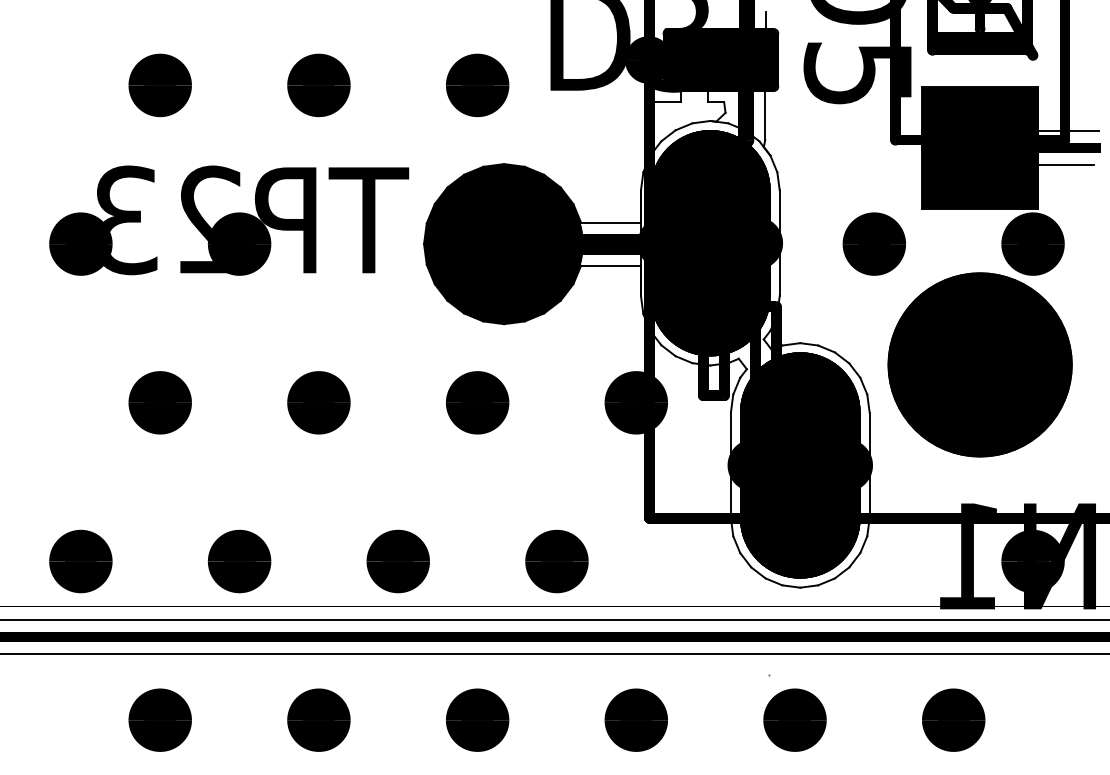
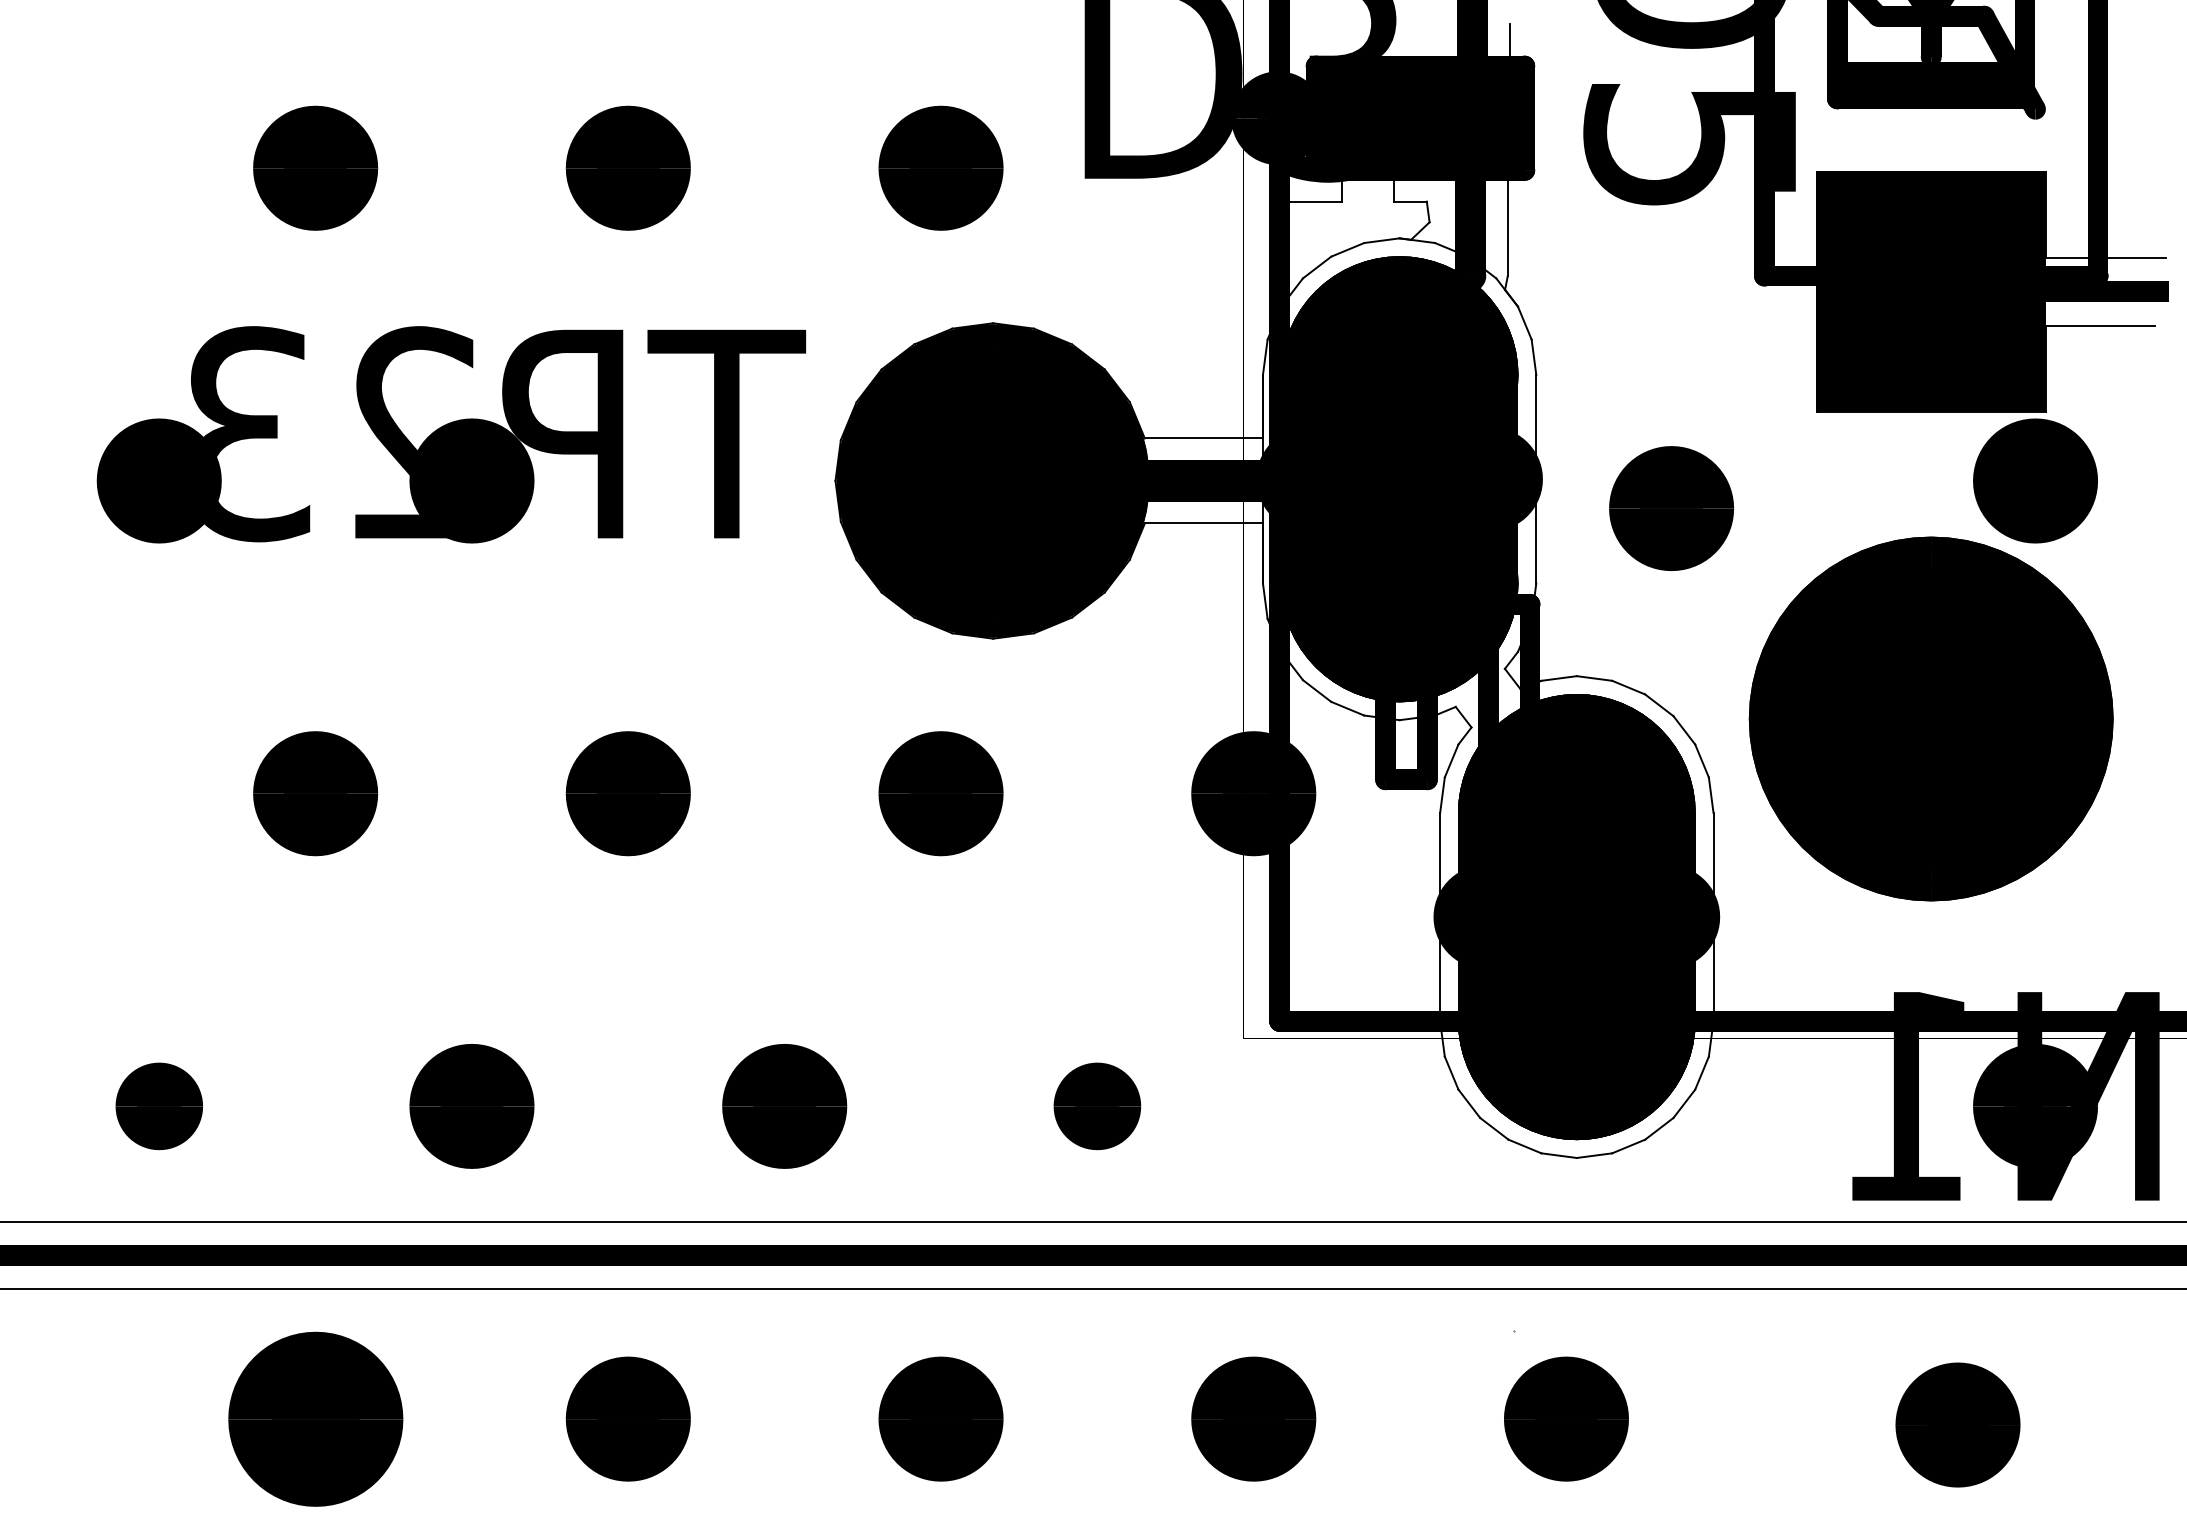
part: (873, 243) -> (1669, 507), moved
part: (80, 561) -> (158, 1106), size x0.7
part: (556, 561) -> (1096, 1106), size x0.7
part: (159, 719) -> (314, 1417), size x1.4
part: (953, 719) -> (1957, 1423), moved

